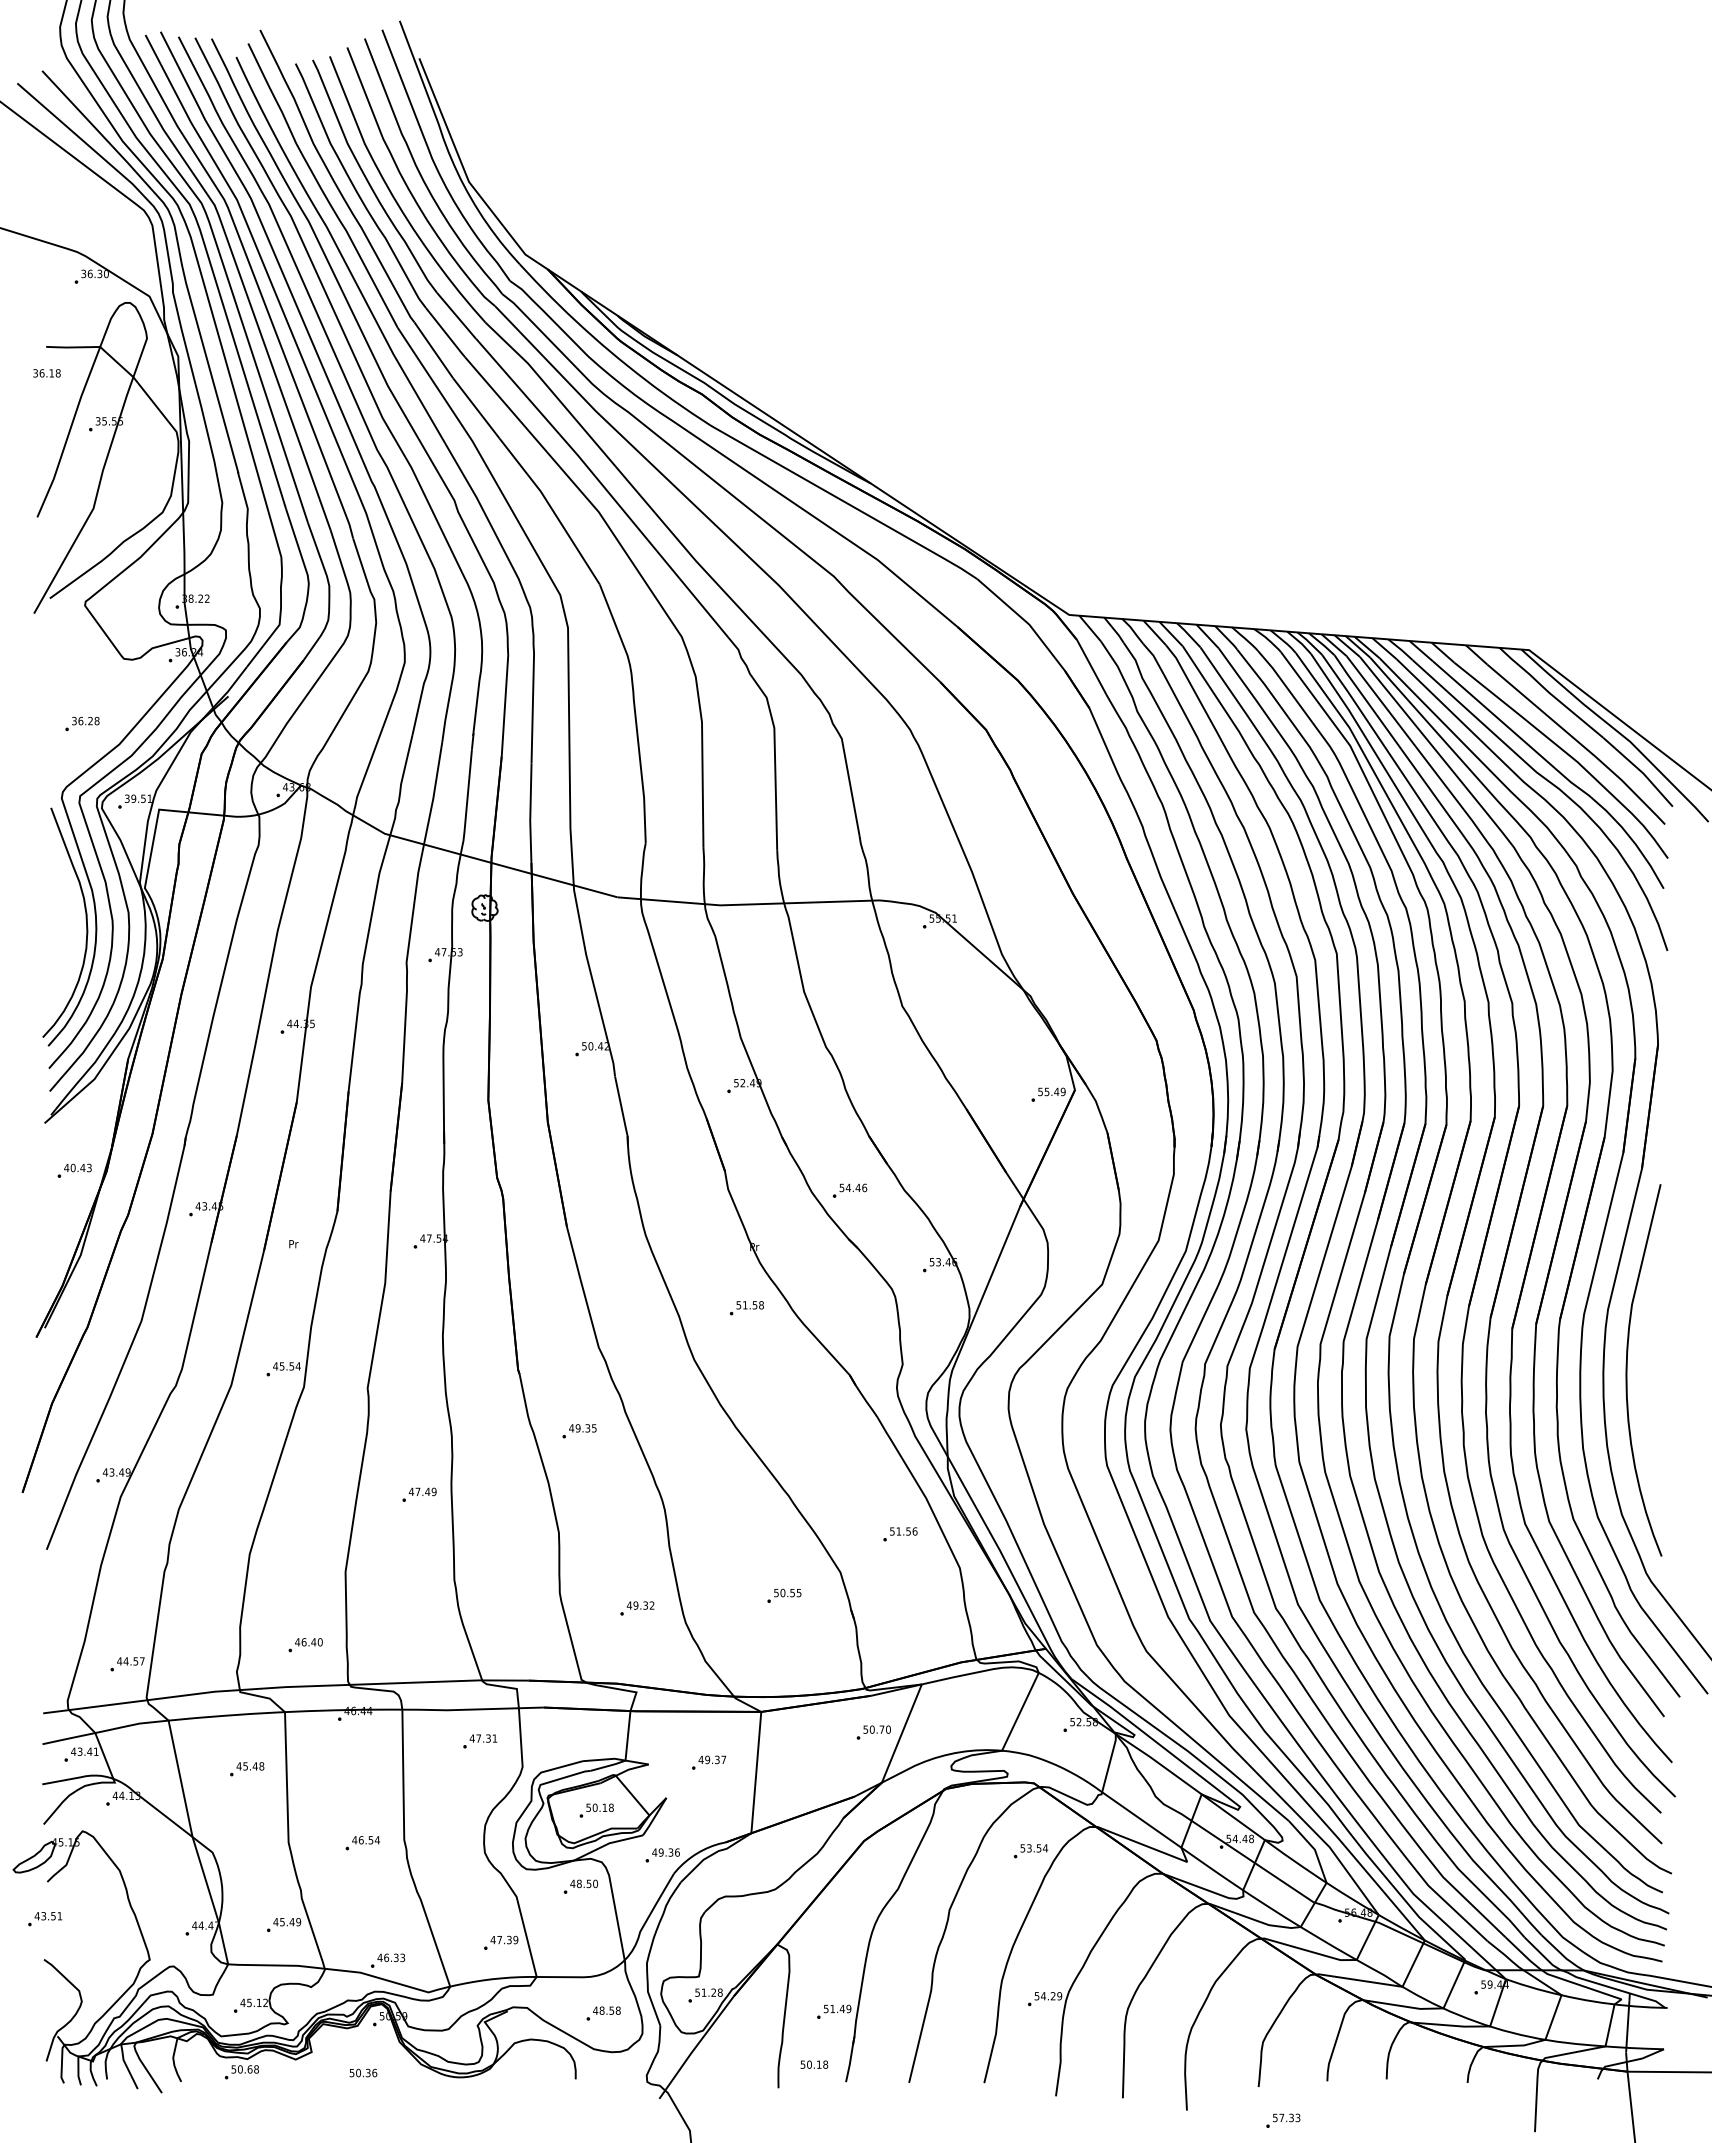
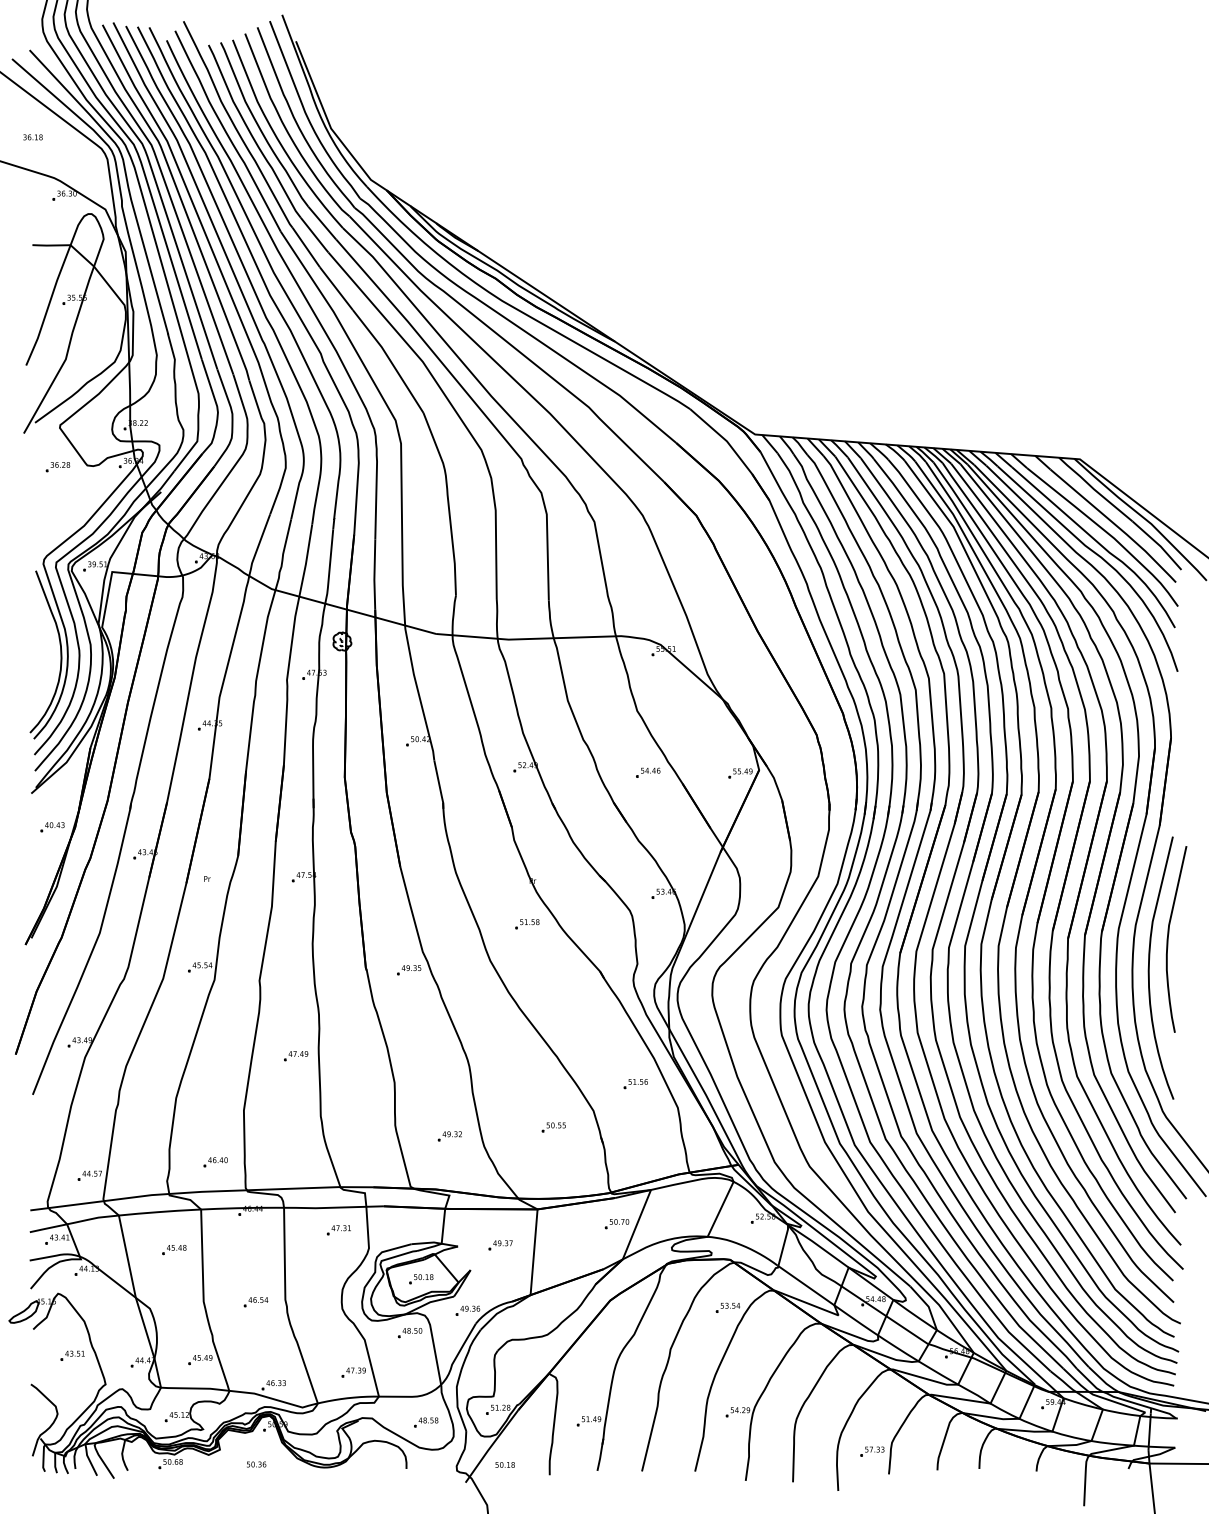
text: (46, 373) -> (32, 137), moved
part: (82, 723) -> (58, 466), moved
part: (850, 1190) -> (648, 772), moved
curve: (1654, 1329) -> (1168, 939), added
part: (579, 1431) -> (409, 970), moved
part: (45, 1919) -> (72, 1356), moved
text: (814, 2064) -> (505, 1464), moved
part: (1283, 2120) -> (872, 1451), moved

